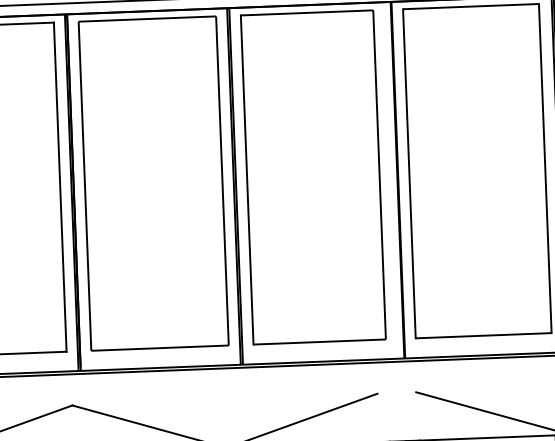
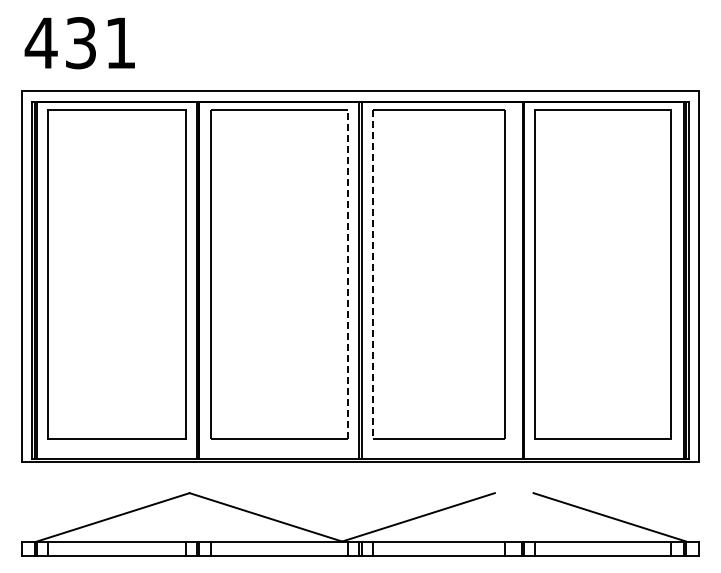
line: (246, 179) -> (372, 274), solid -> dashed
line: (222, 180) -> (348, 274), solid -> dashed

